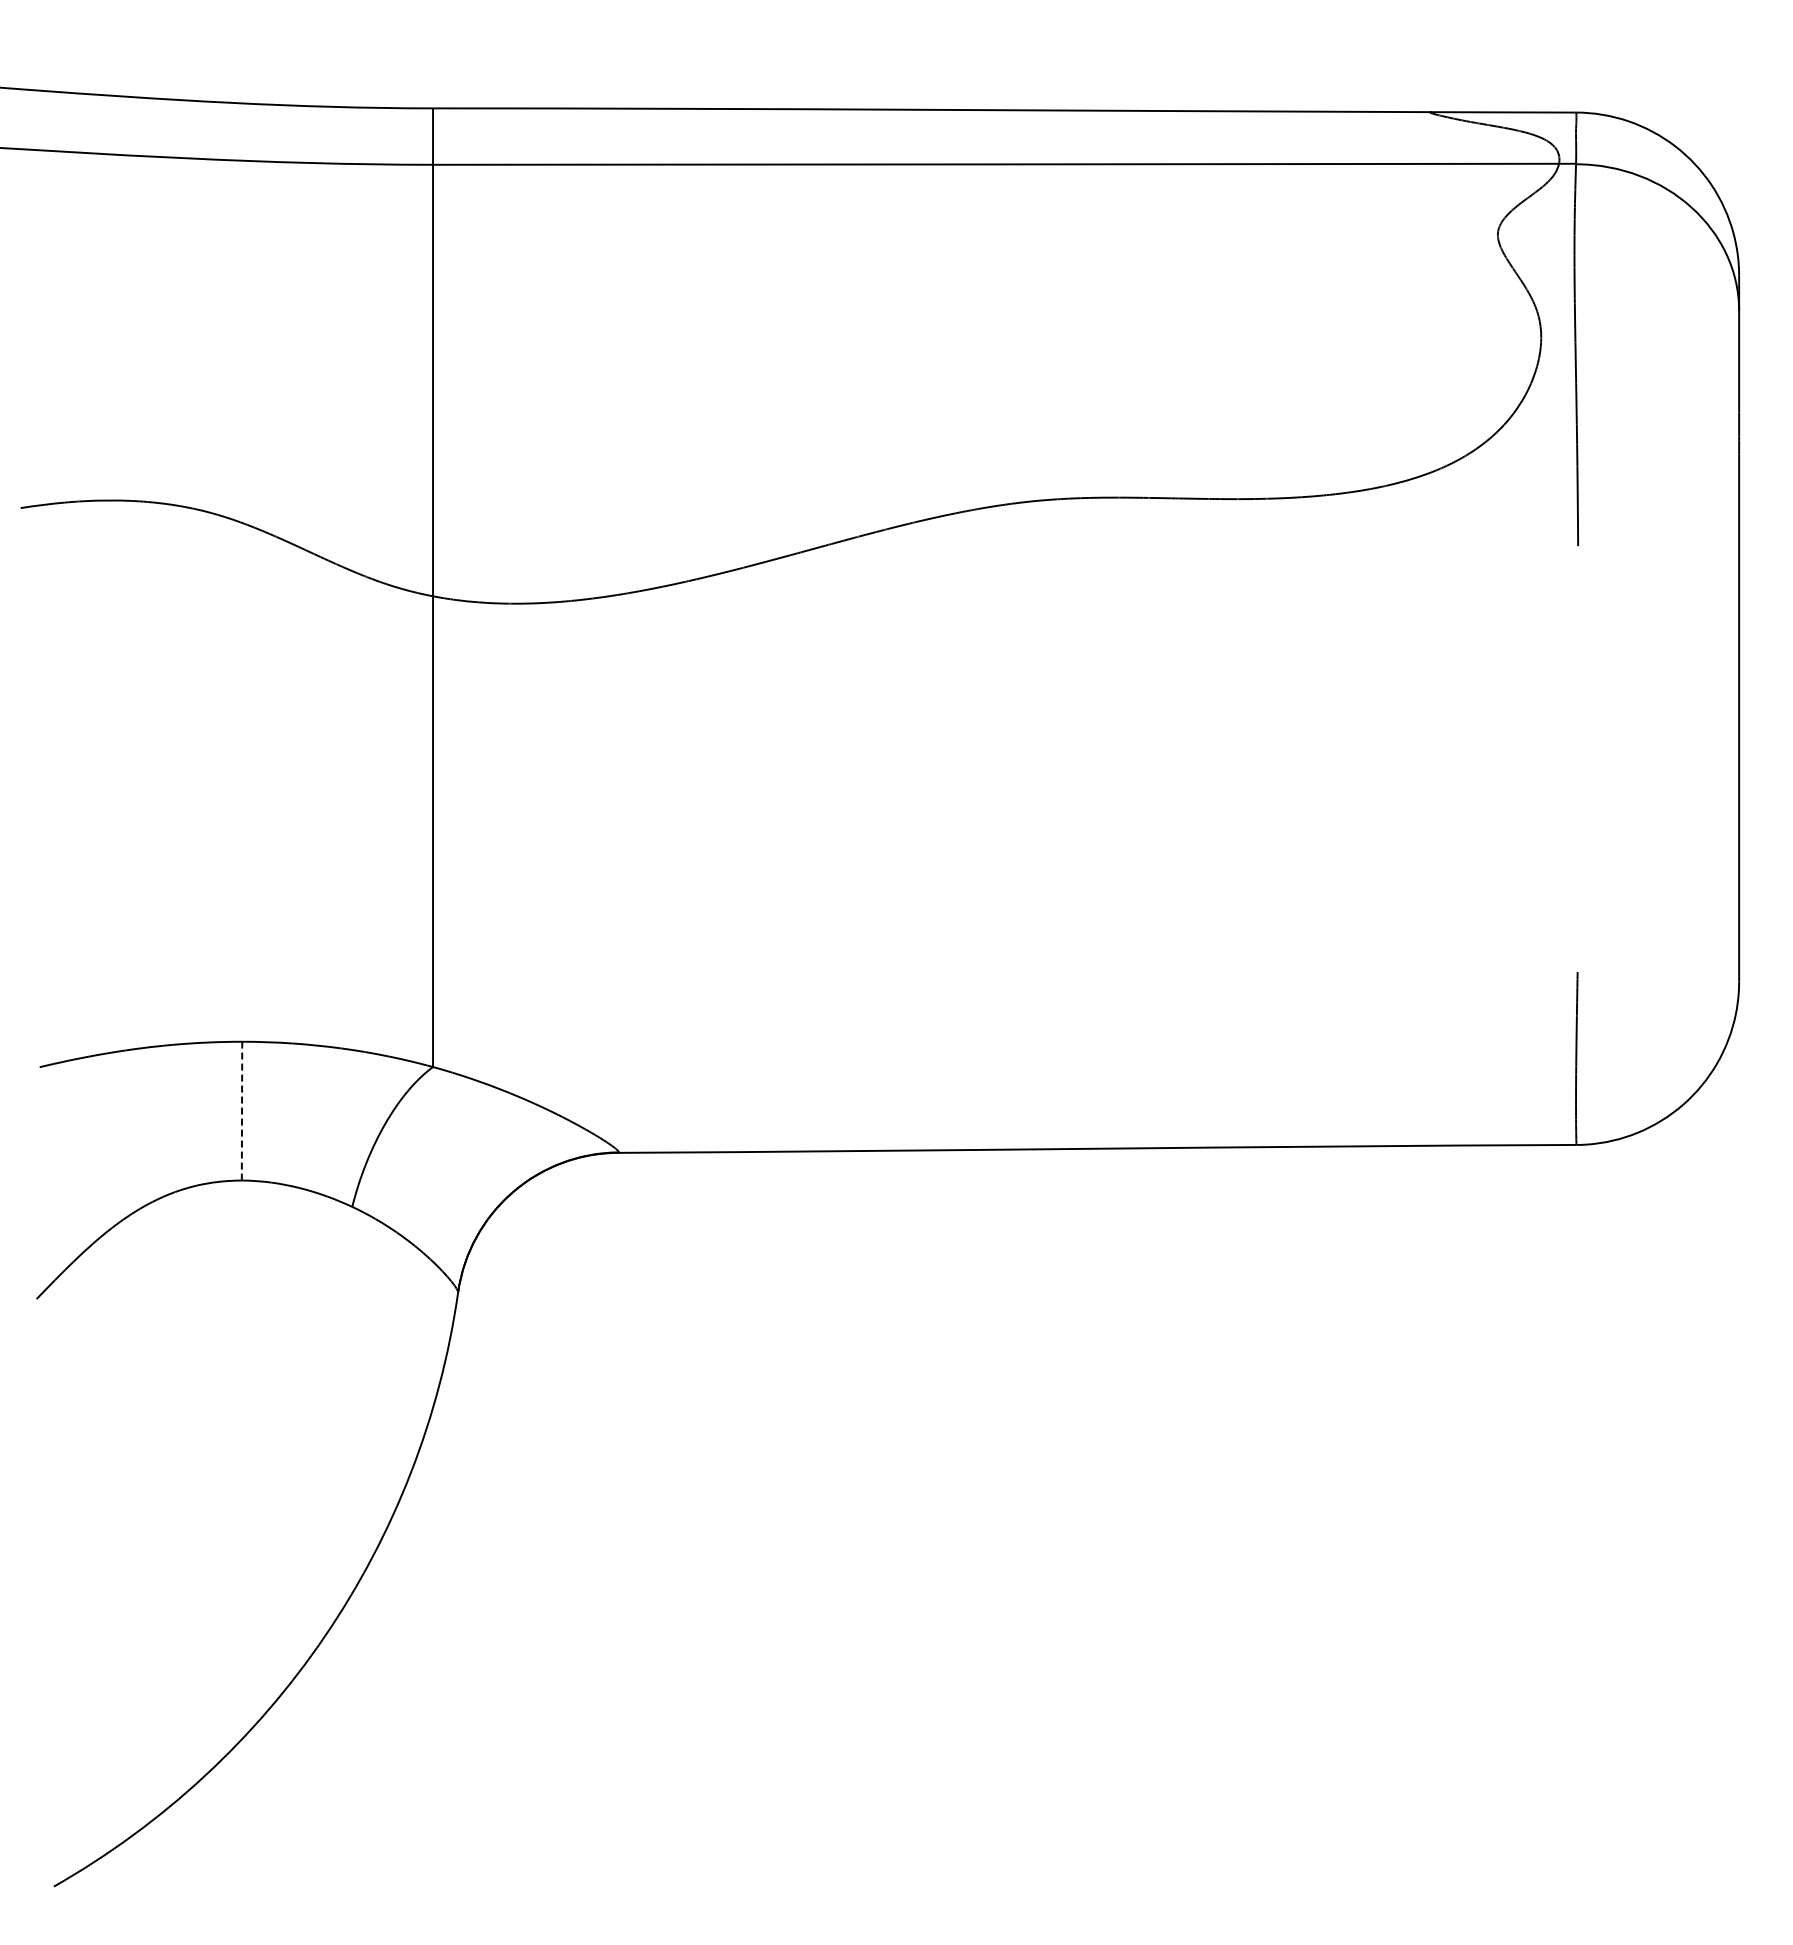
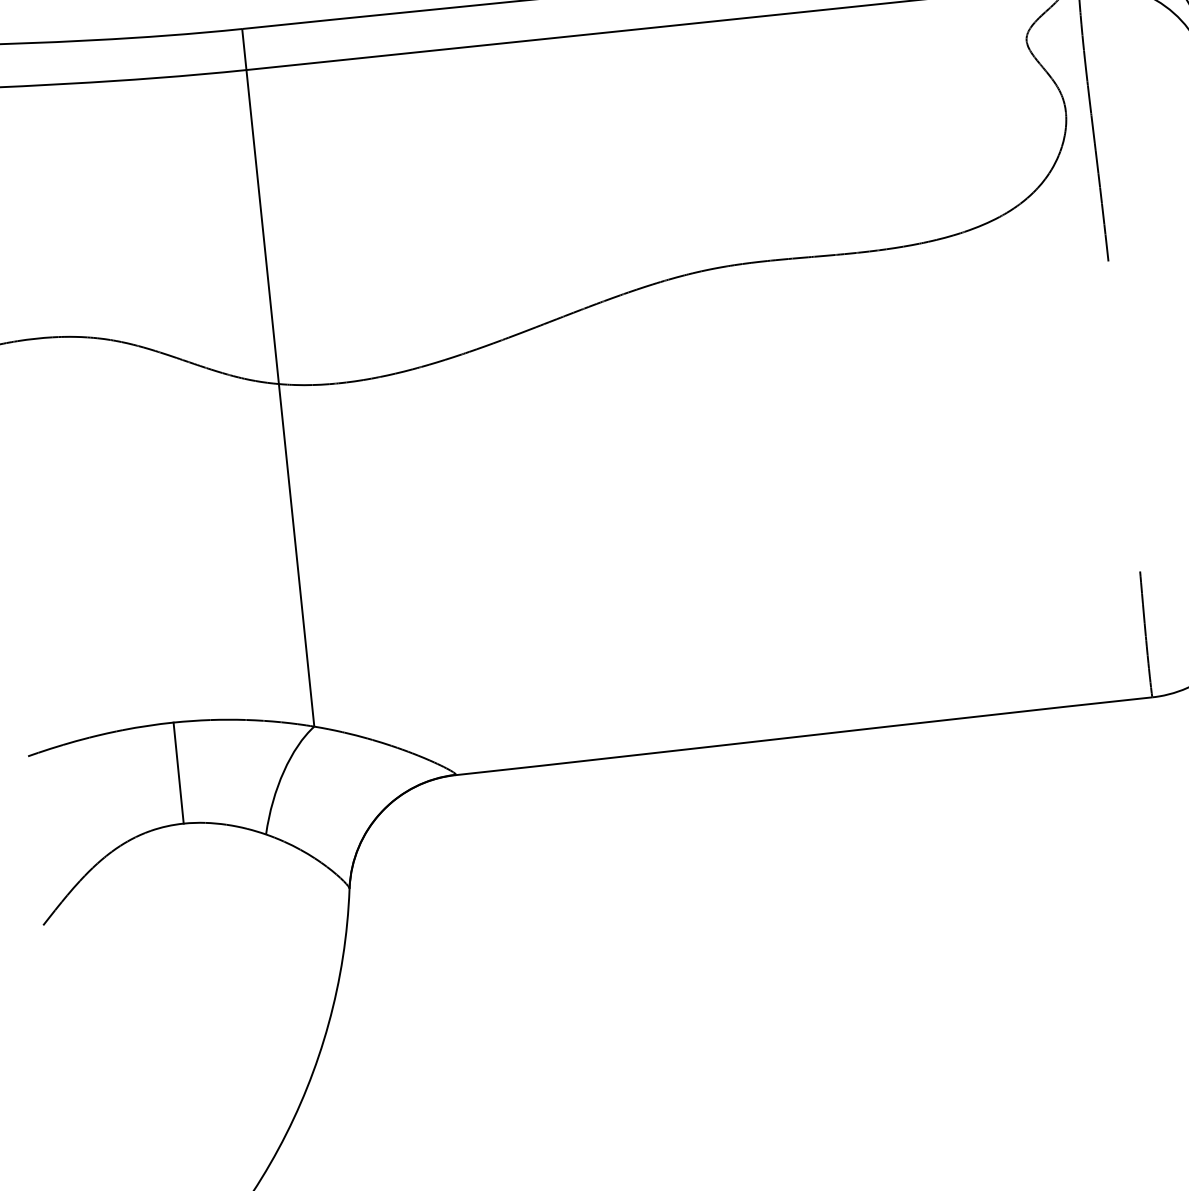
line: (242, 1110) -> (178, 772), dashed -> solid

